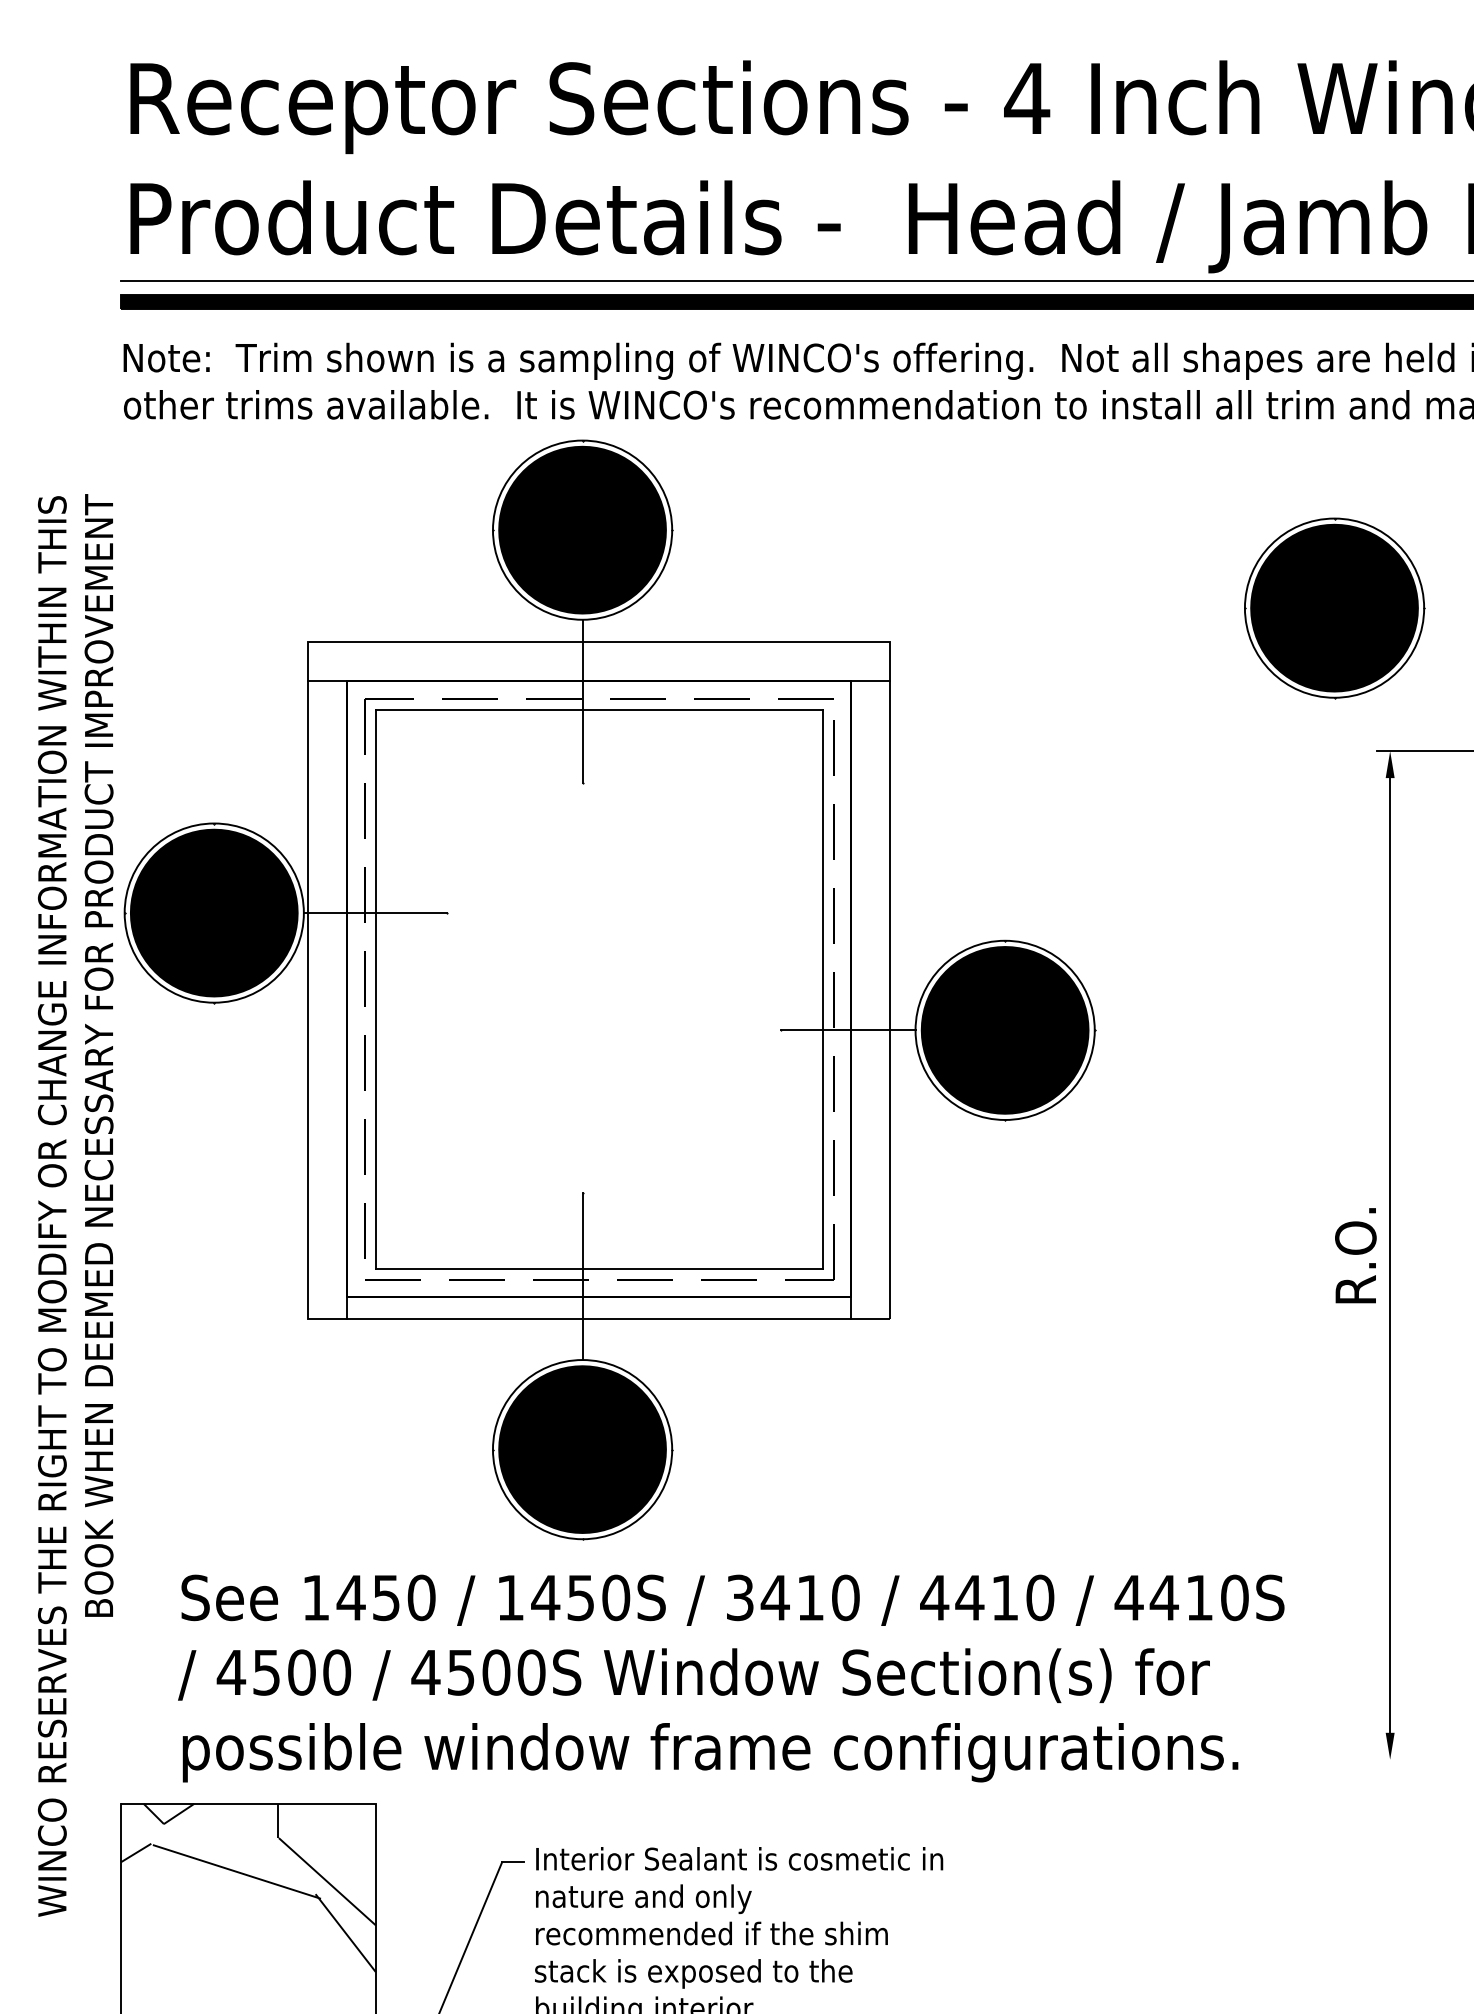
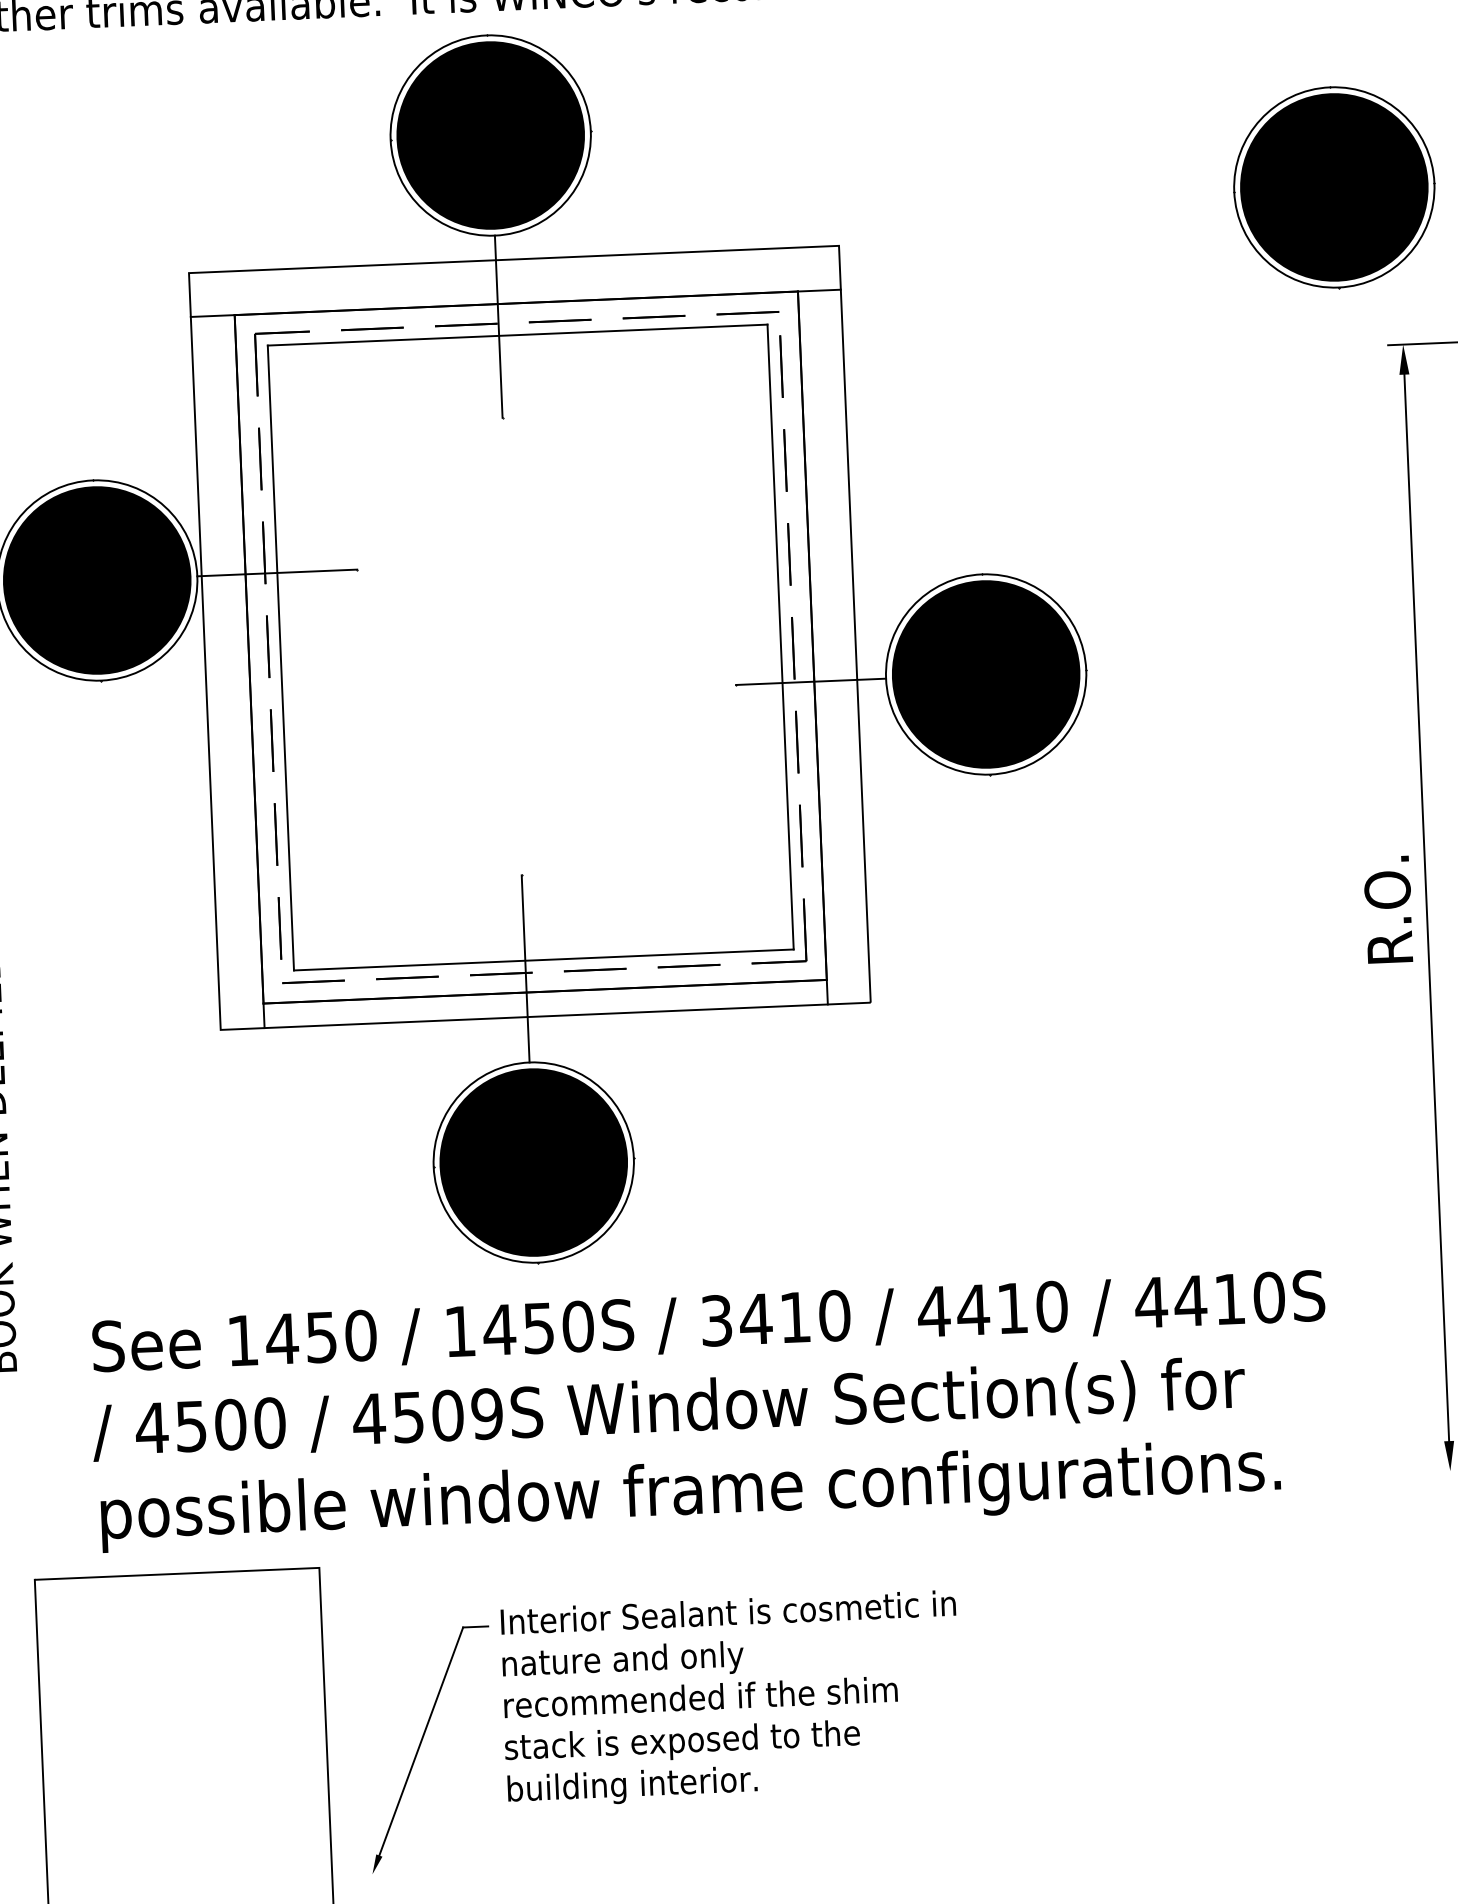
text: (531, 1672) -> (487, 1413), 4500S -> 4509S
hatch: (248, 1887) -> (181, 1667), removed

